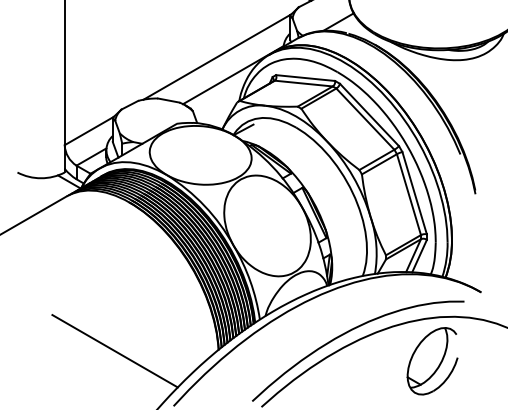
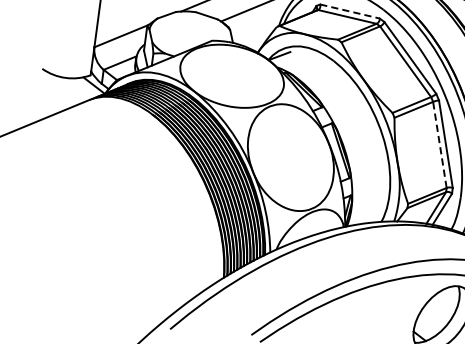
line: (305, 78) -> (349, 11), solid -> dashed
line: (408, 194) -> (439, 144), solid -> dashed
line: (114, 351) -> (117, 265), removed

